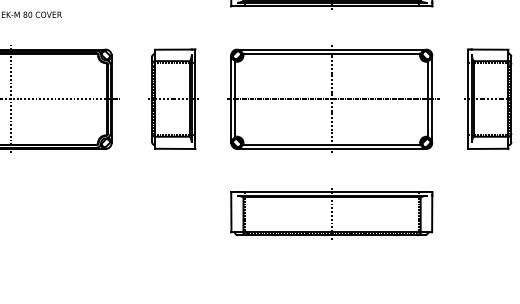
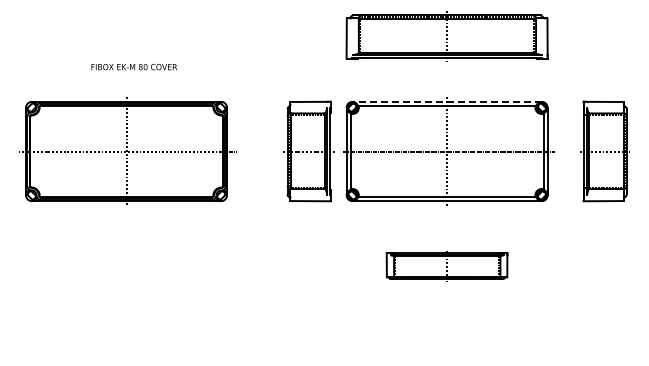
line: (332, 49) -> (447, 101), solid -> dashed
part: (173, 99) -> (308, 151), moved
part: (331, 214) -> (446, 266), size x0.6

